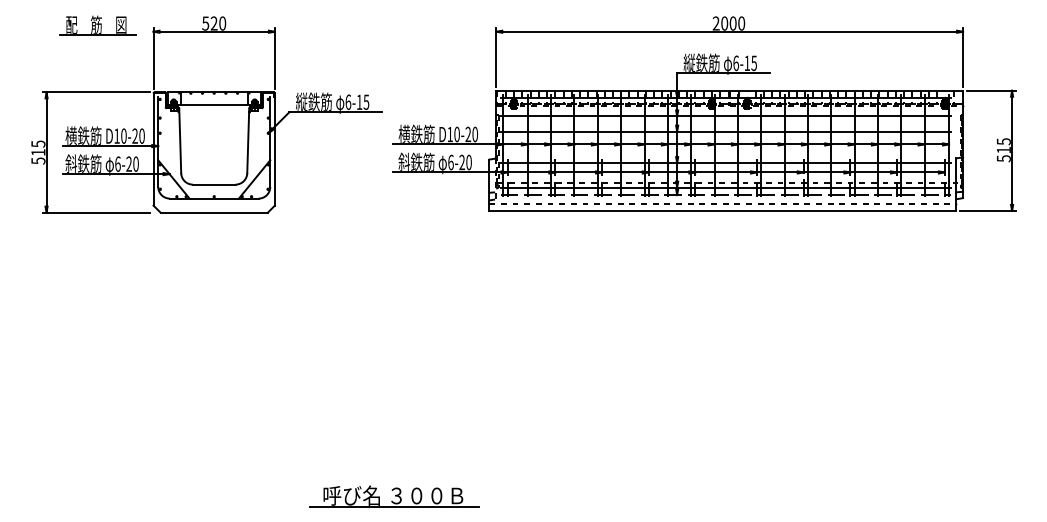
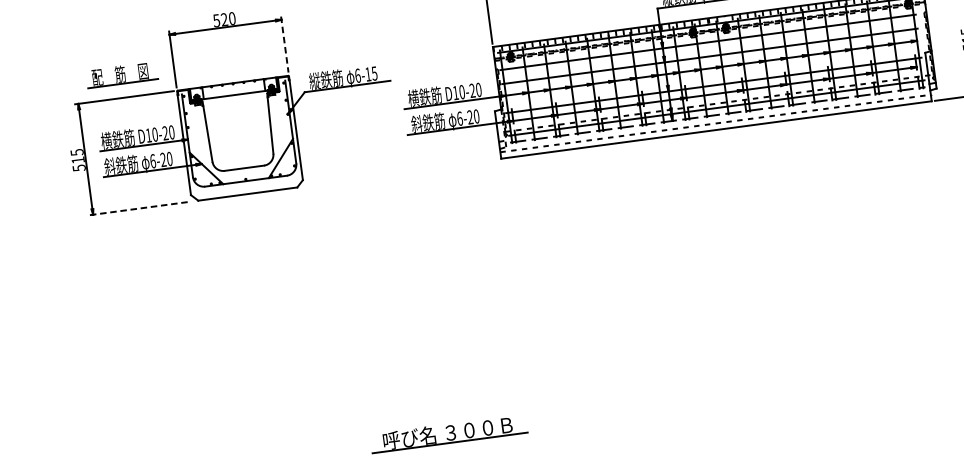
part: (97, 25) -> (121, 74), moved
line: (274, 59) -> (284, 45), solid -> dashed
line: (97, 212) -> (140, 208), solid -> dashed

